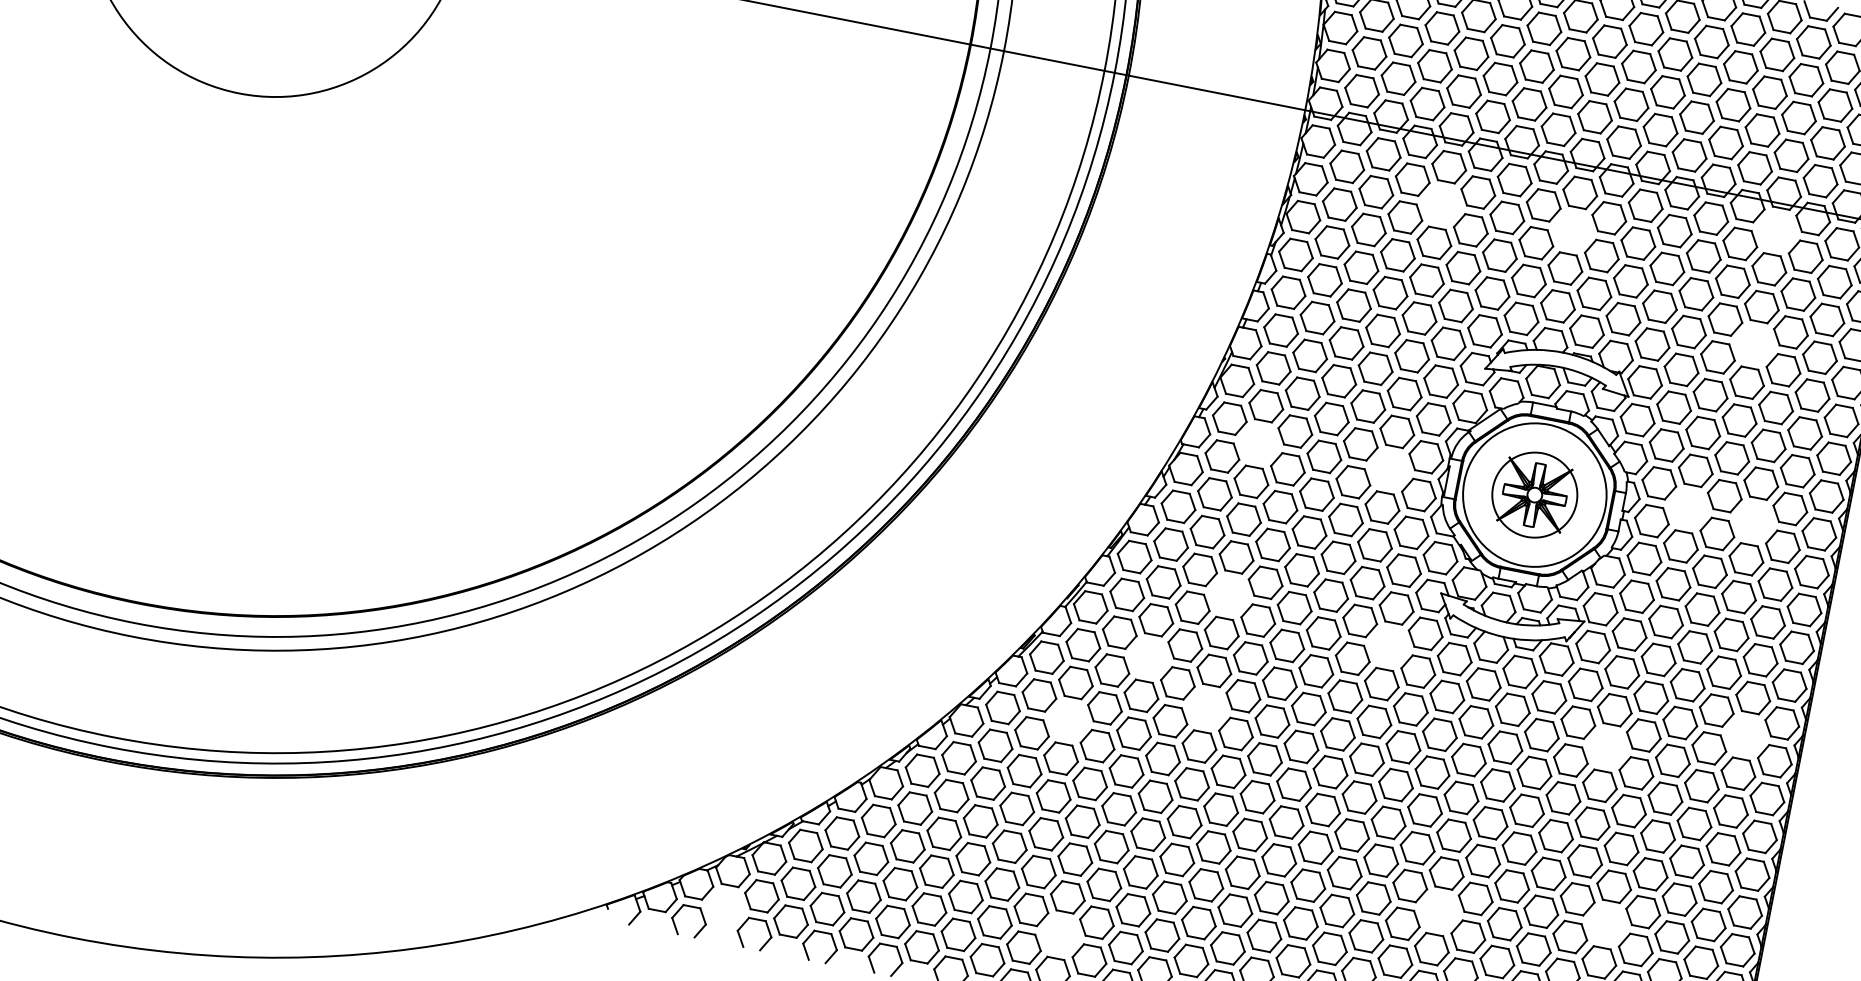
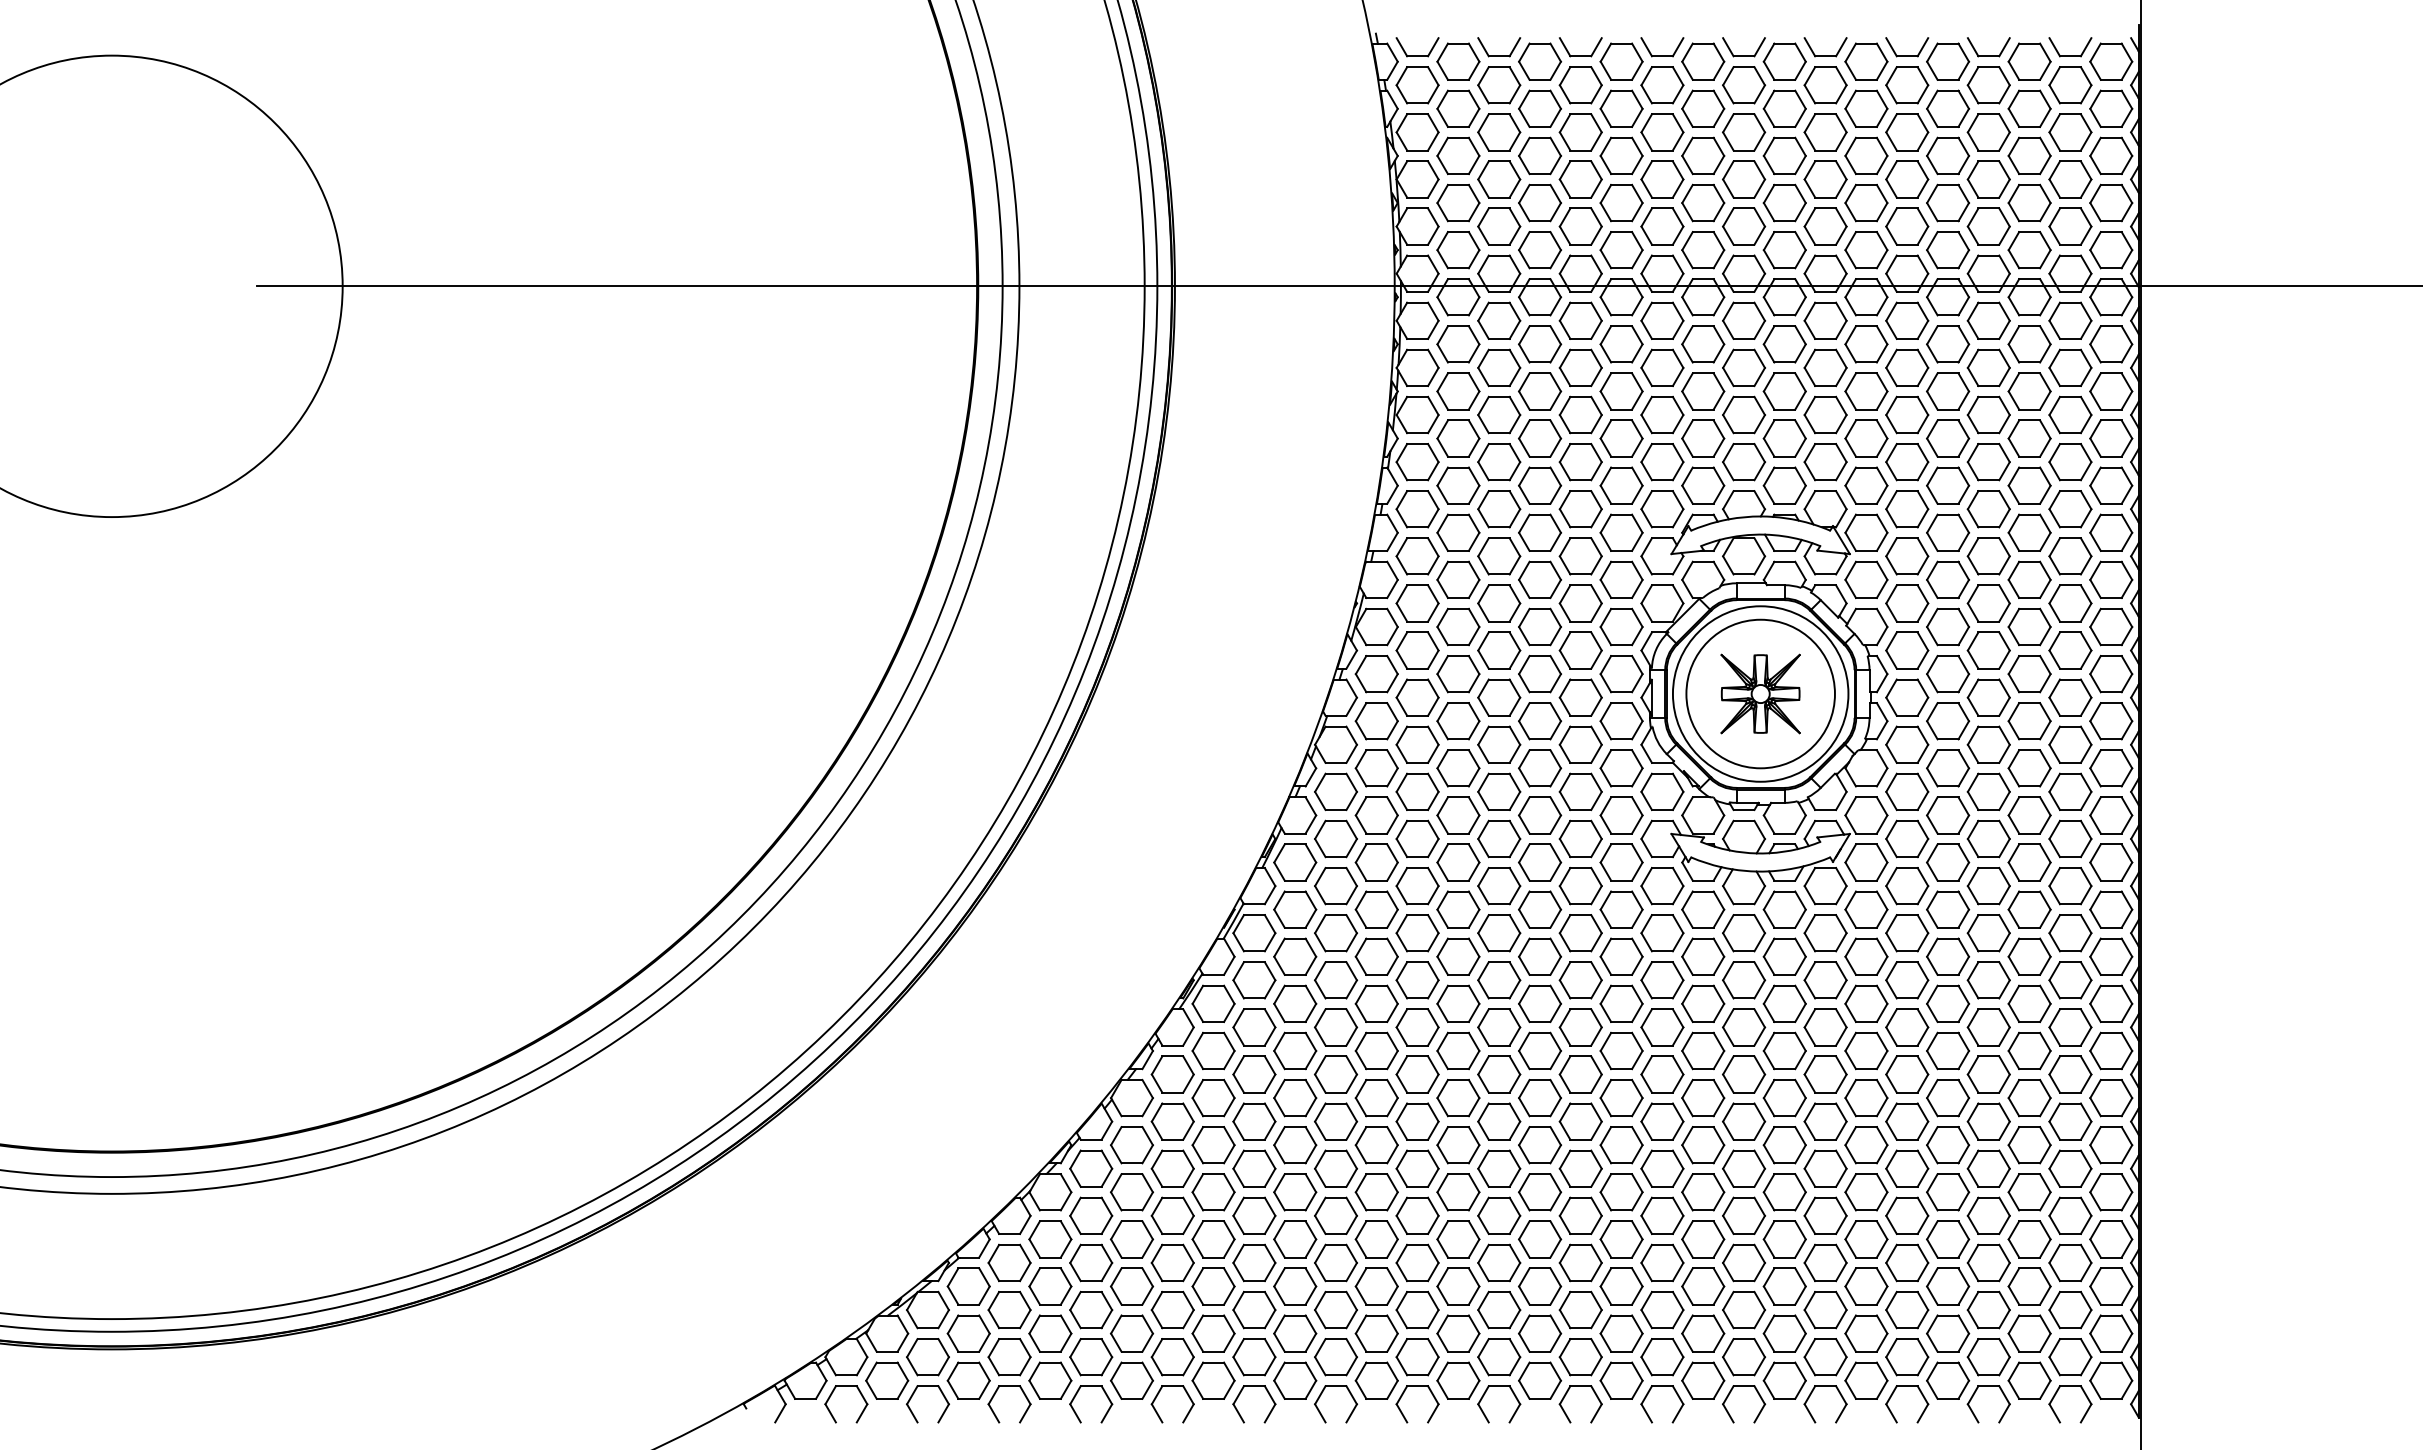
part: (1441, 204) -> (1580, 367), added
part: (1572, 230) -> (1743, 367), added
part: (1776, 231) -> (1988, 320), added
part: (1754, 345) -> (1988, 462), added
part: (1258, 443) -> (1417, 697), added
part: (1389, 469) -> (1580, 697), added
circle: (1534, 494) -> (1760, 693), size x1.43
part: (1688, 509) -> (1948, 674), added
part: (1753, 521) -> (2029, 674), added
part: (1229, 595) -> (1417, 886), added
part: (1389, 646) -> (1621, 909), added
part: (1149, 658) -> (1336, 980), added
part: (1206, 708) -> (1417, 1027), added
part: (1068, 720) -> (1254, 1074), added
part: (1745, 736) -> (2070, 933), added
part: (1607, 748) -> (1907, 980), added
part: (725, 908) -> (887, 1380), added
part: (1438, 910) -> (1743, 1215), added
part: (1607, 924) -> (1948, 1192), added
part: (1060, 935) -> (1295, 1333), added

